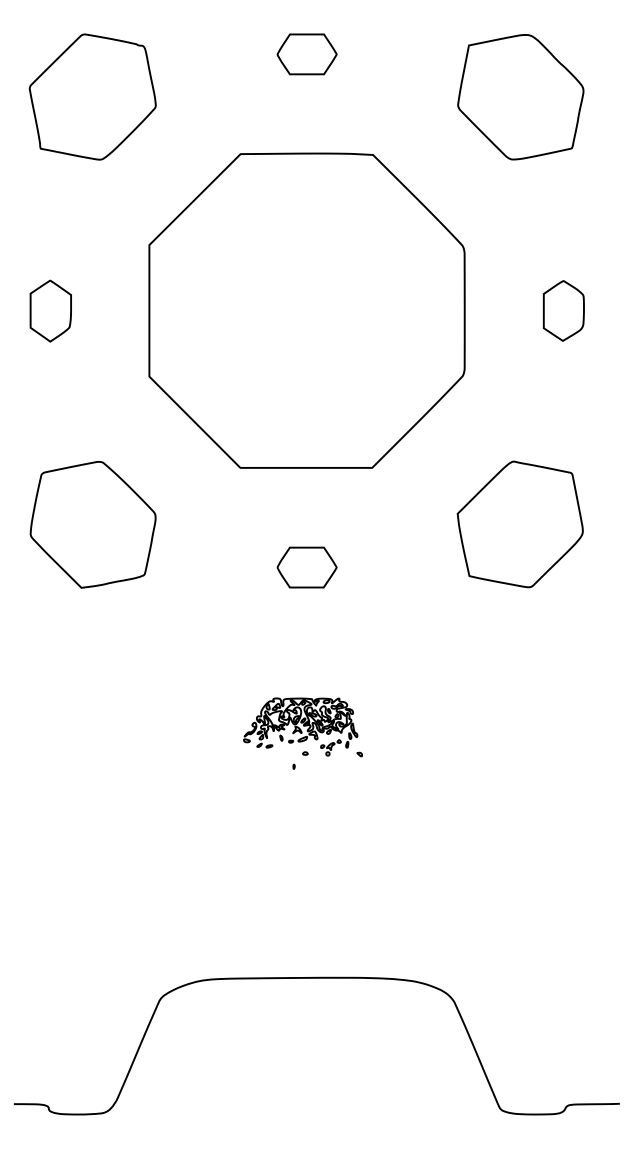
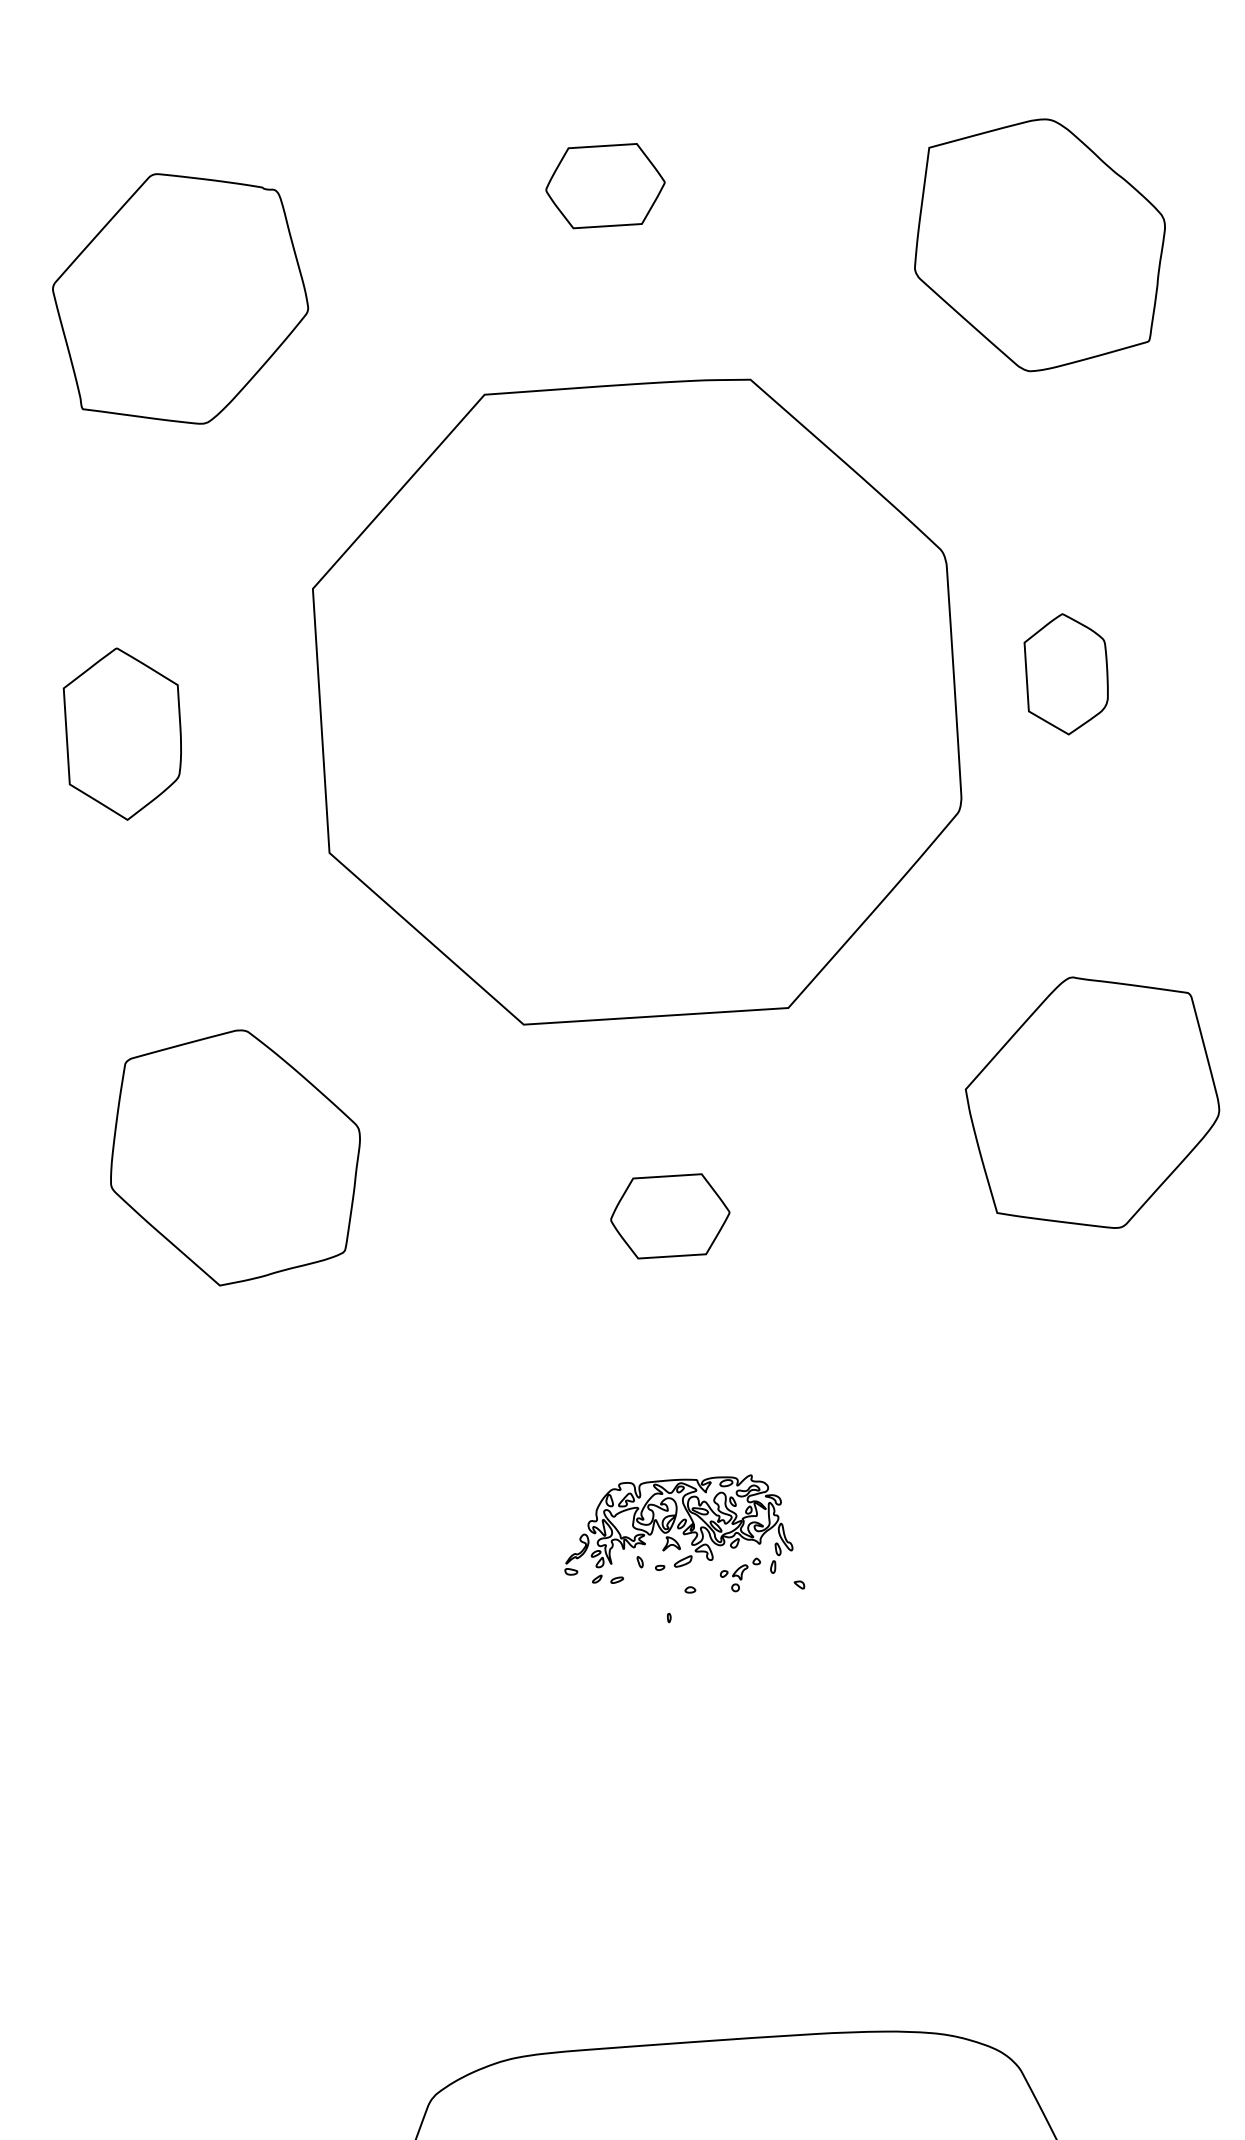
part: (50, 310) -> (122, 732), size x1.4
part: (563, 310) -> (1066, 673), moved

